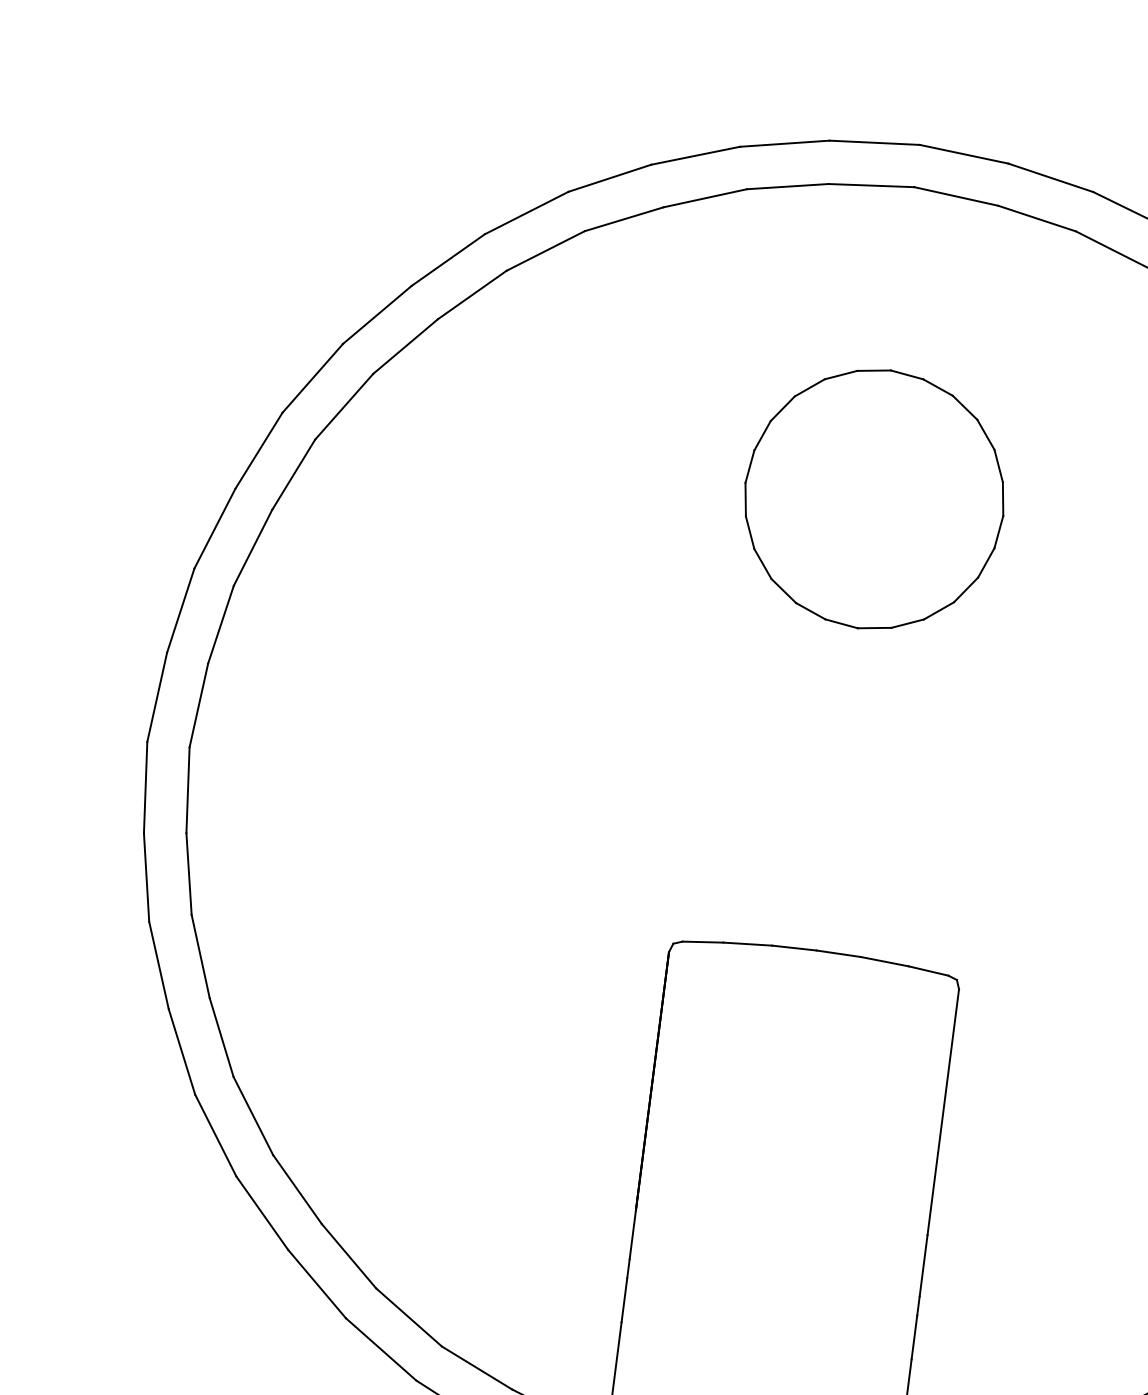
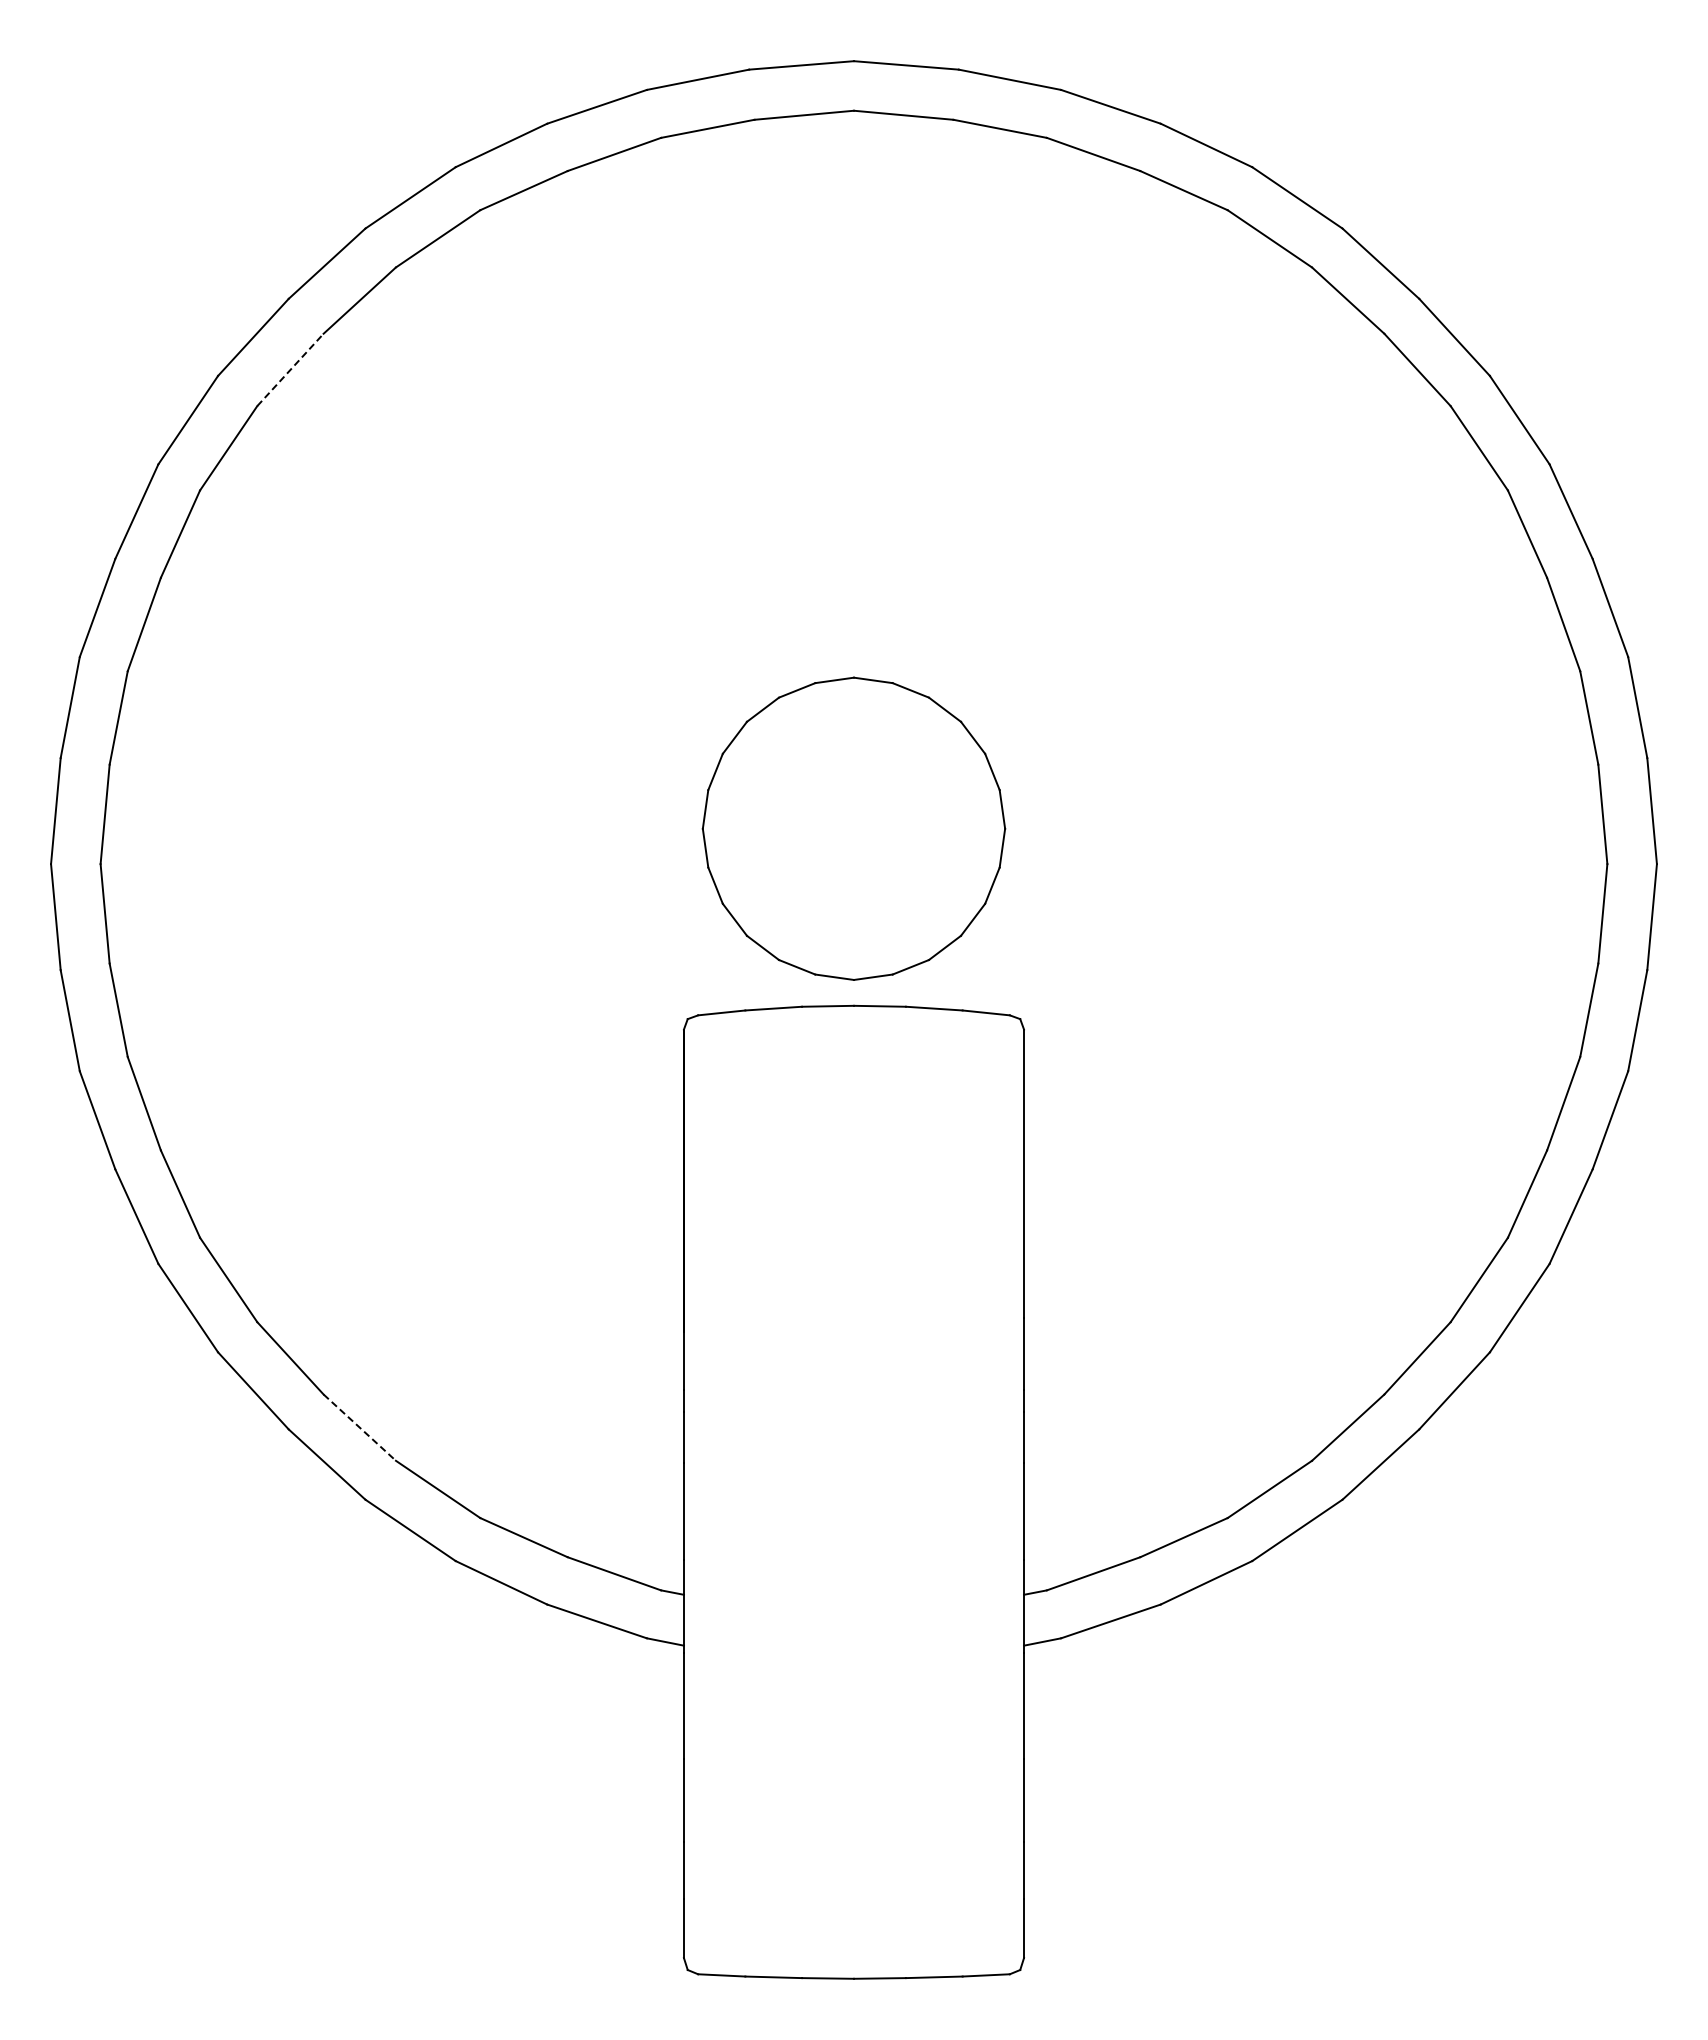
line: (405, 346) -> (290, 369), solid -> dashed
part: (874, 499) -> (853, 828), moved
line: (349, 1256) -> (360, 1427), solid -> dashed

